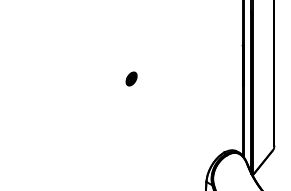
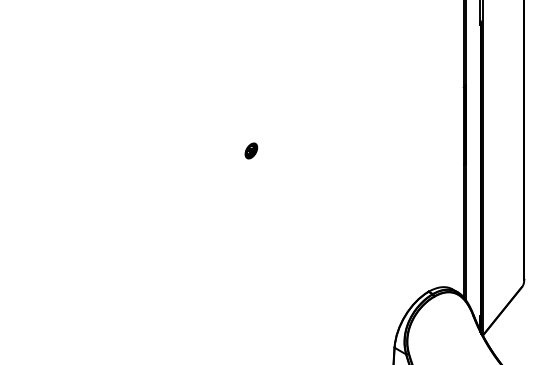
part: (131, 78) -> (251, 149), size x0.6

